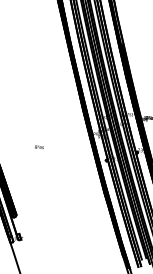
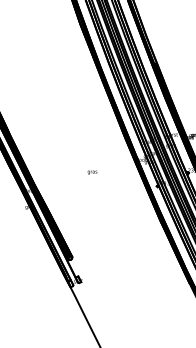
text: (39, 147) -> (92, 172), moved

